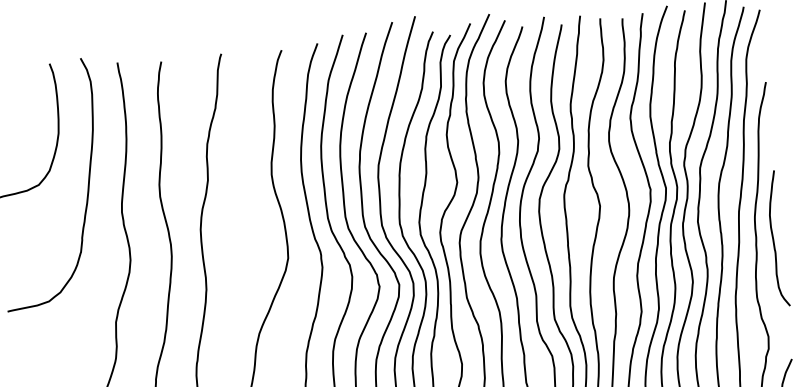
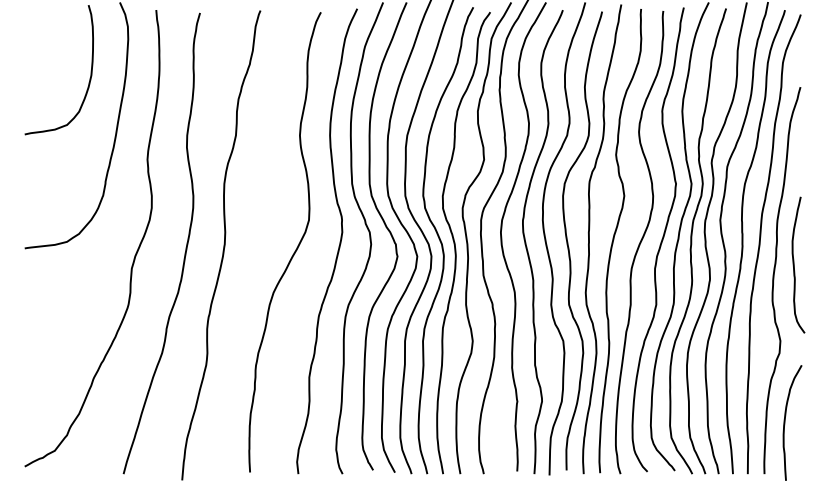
curve: (773, 238) -> (794, 264), moved

